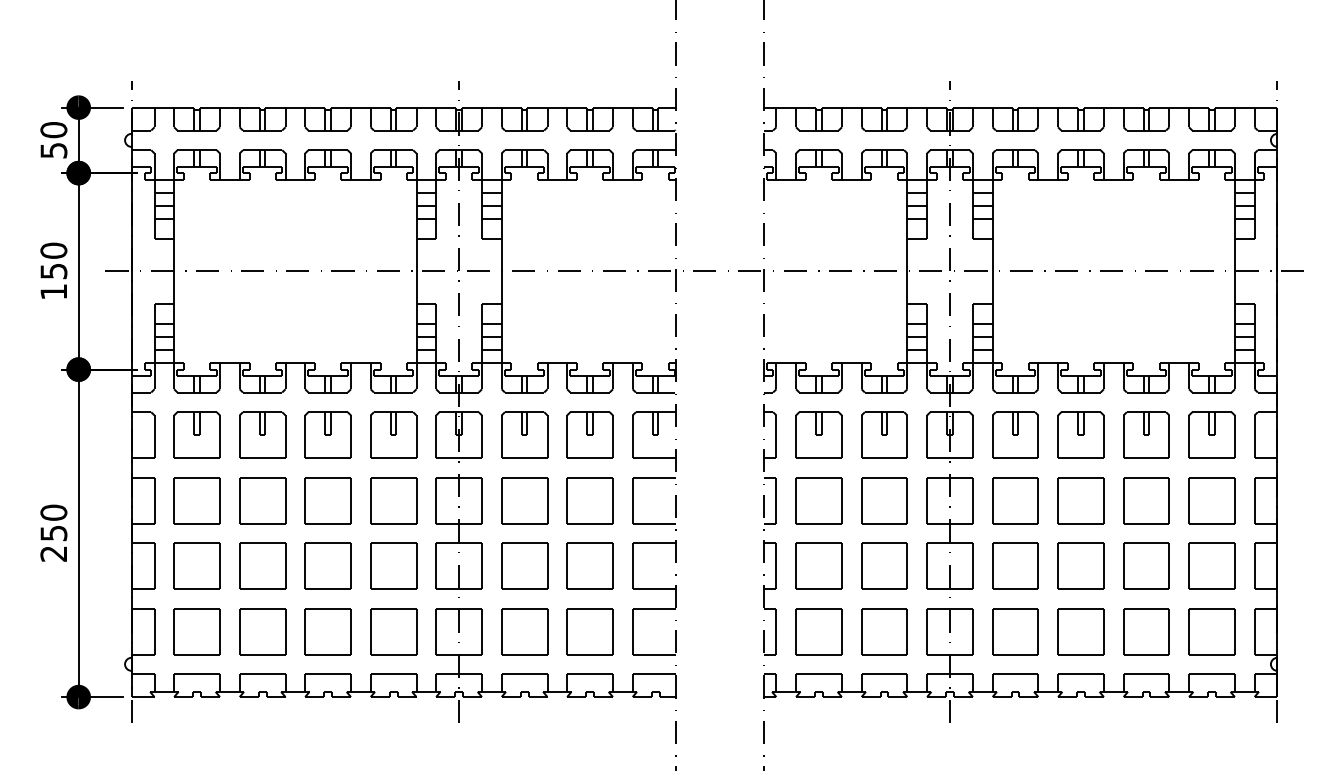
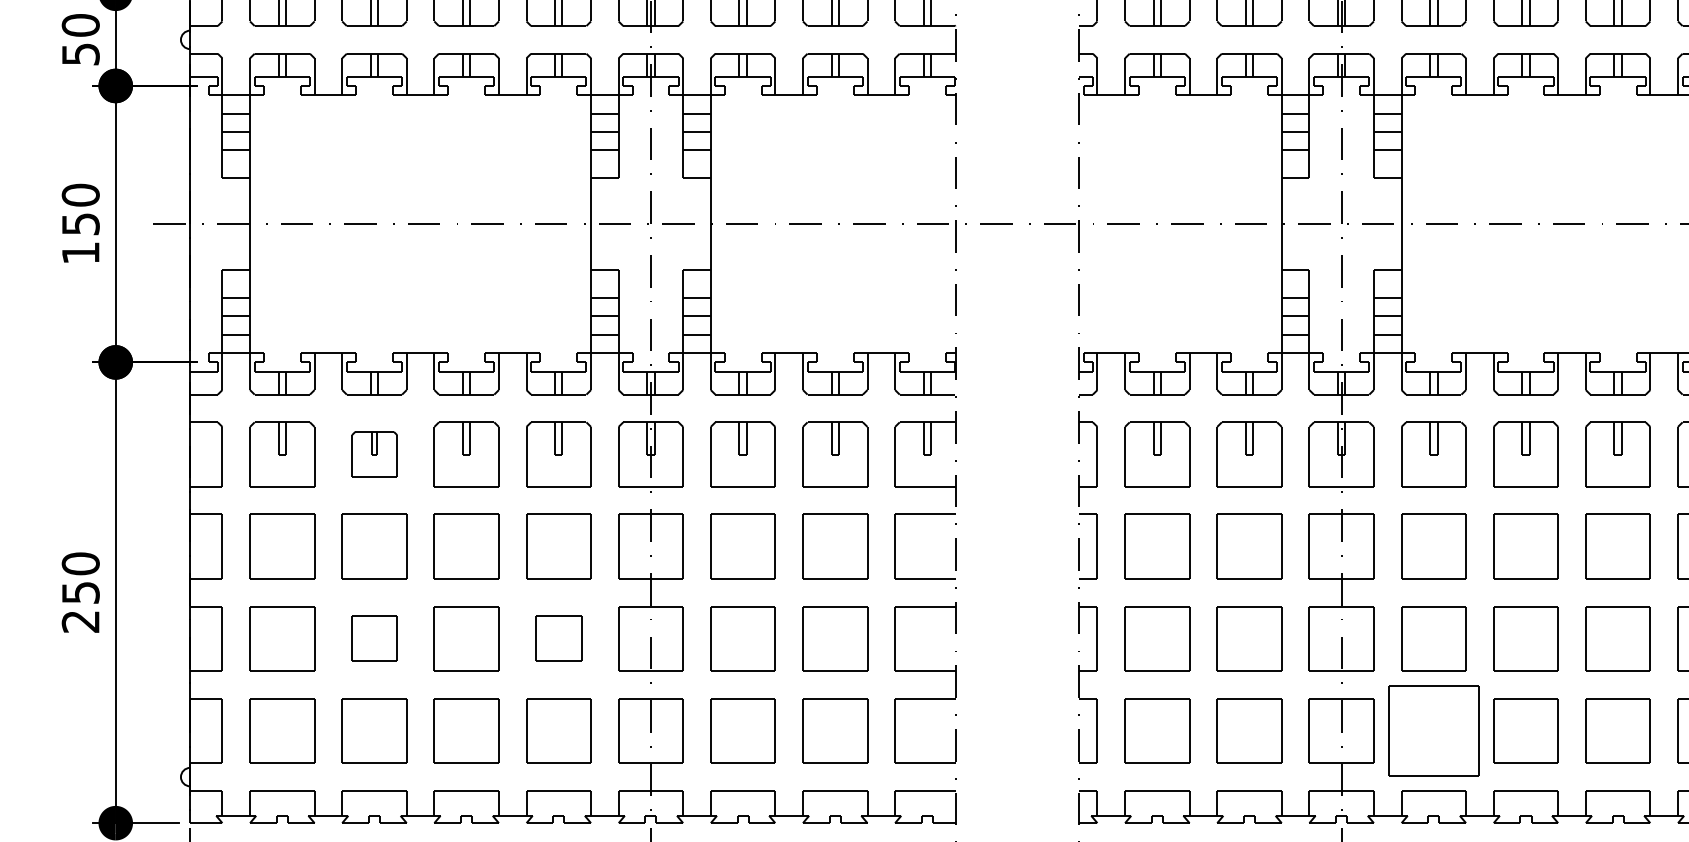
part: (262, 434) -> (374, 453), size x0.7
part: (262, 565) -> (374, 638), size x0.7
part: (393, 565) -> (558, 638), size x0.7
part: (1015, 631) -> (1433, 730), size x1.4

